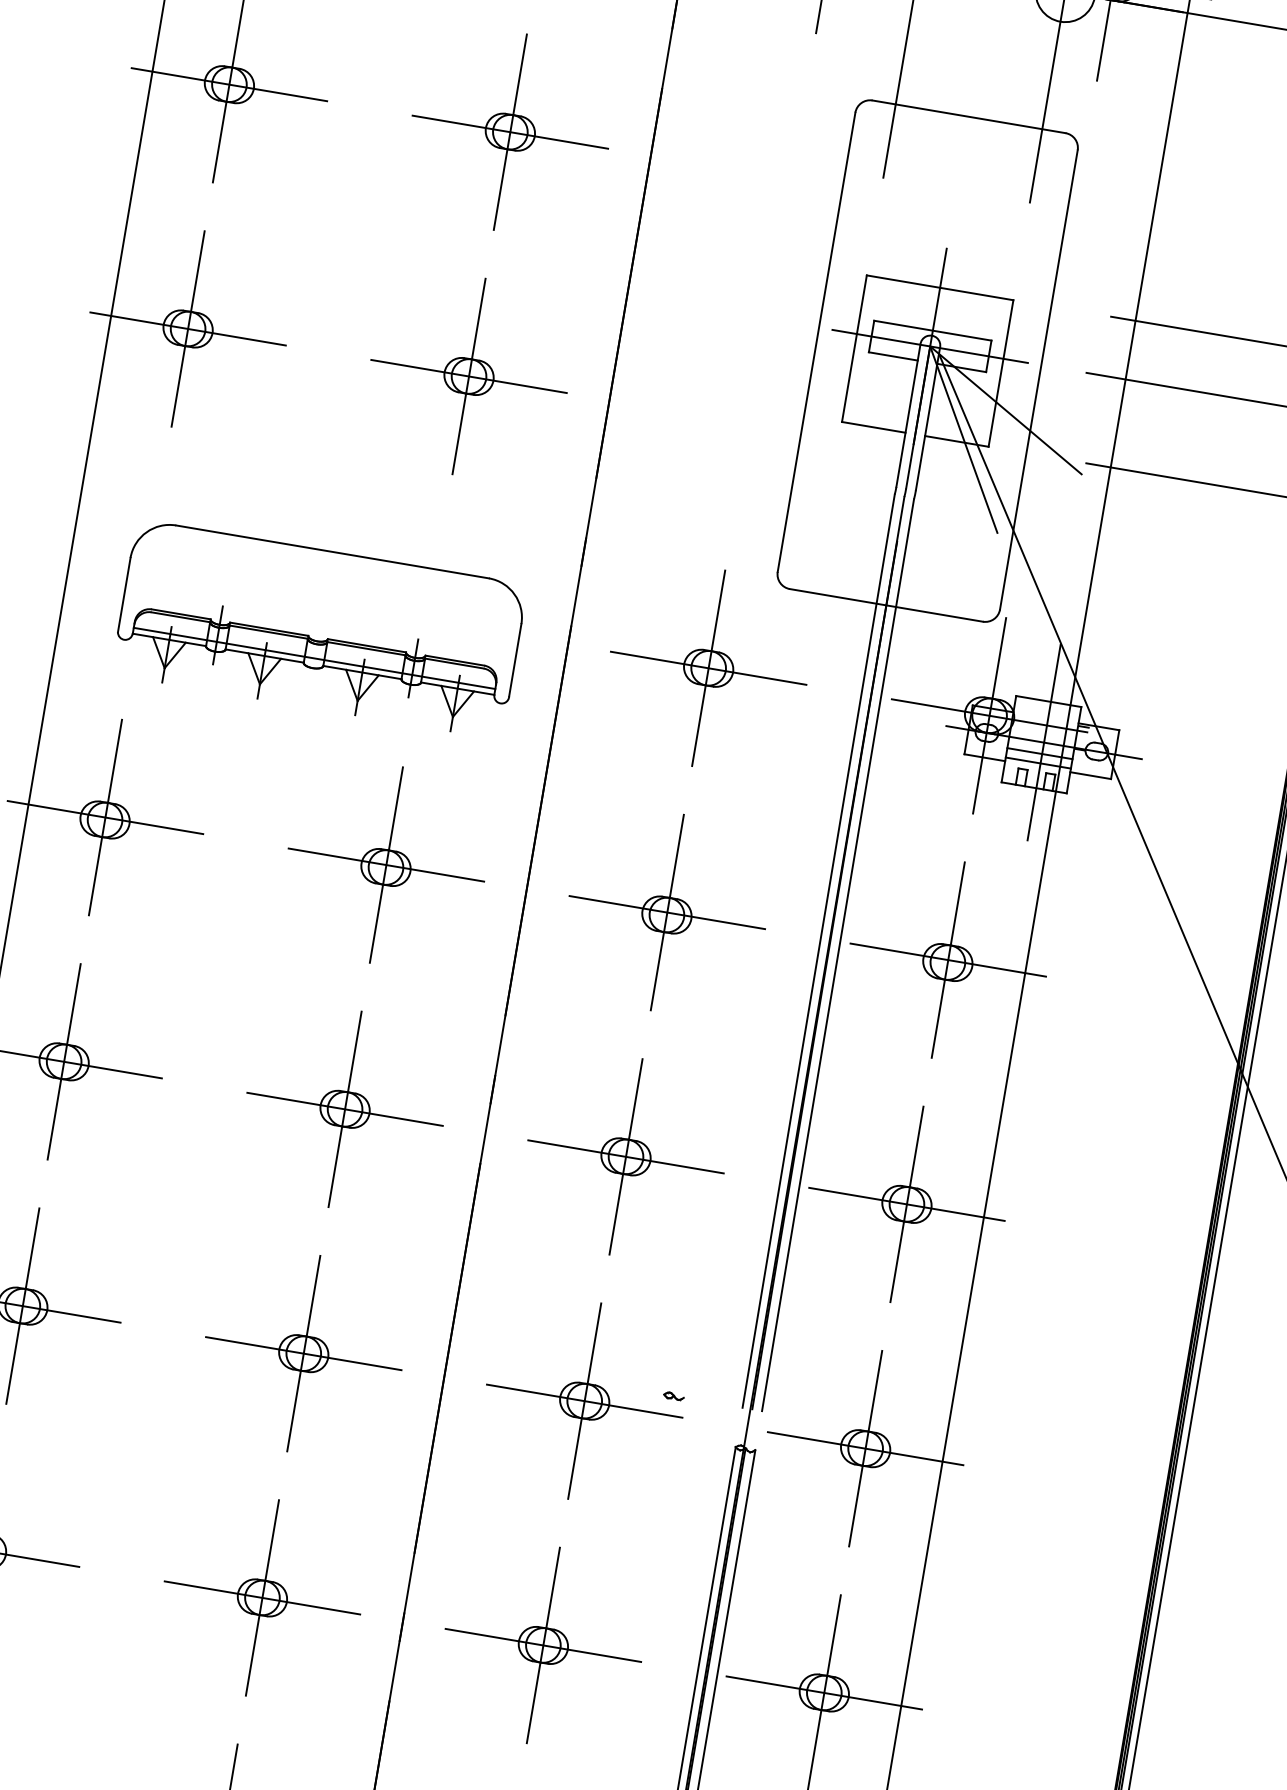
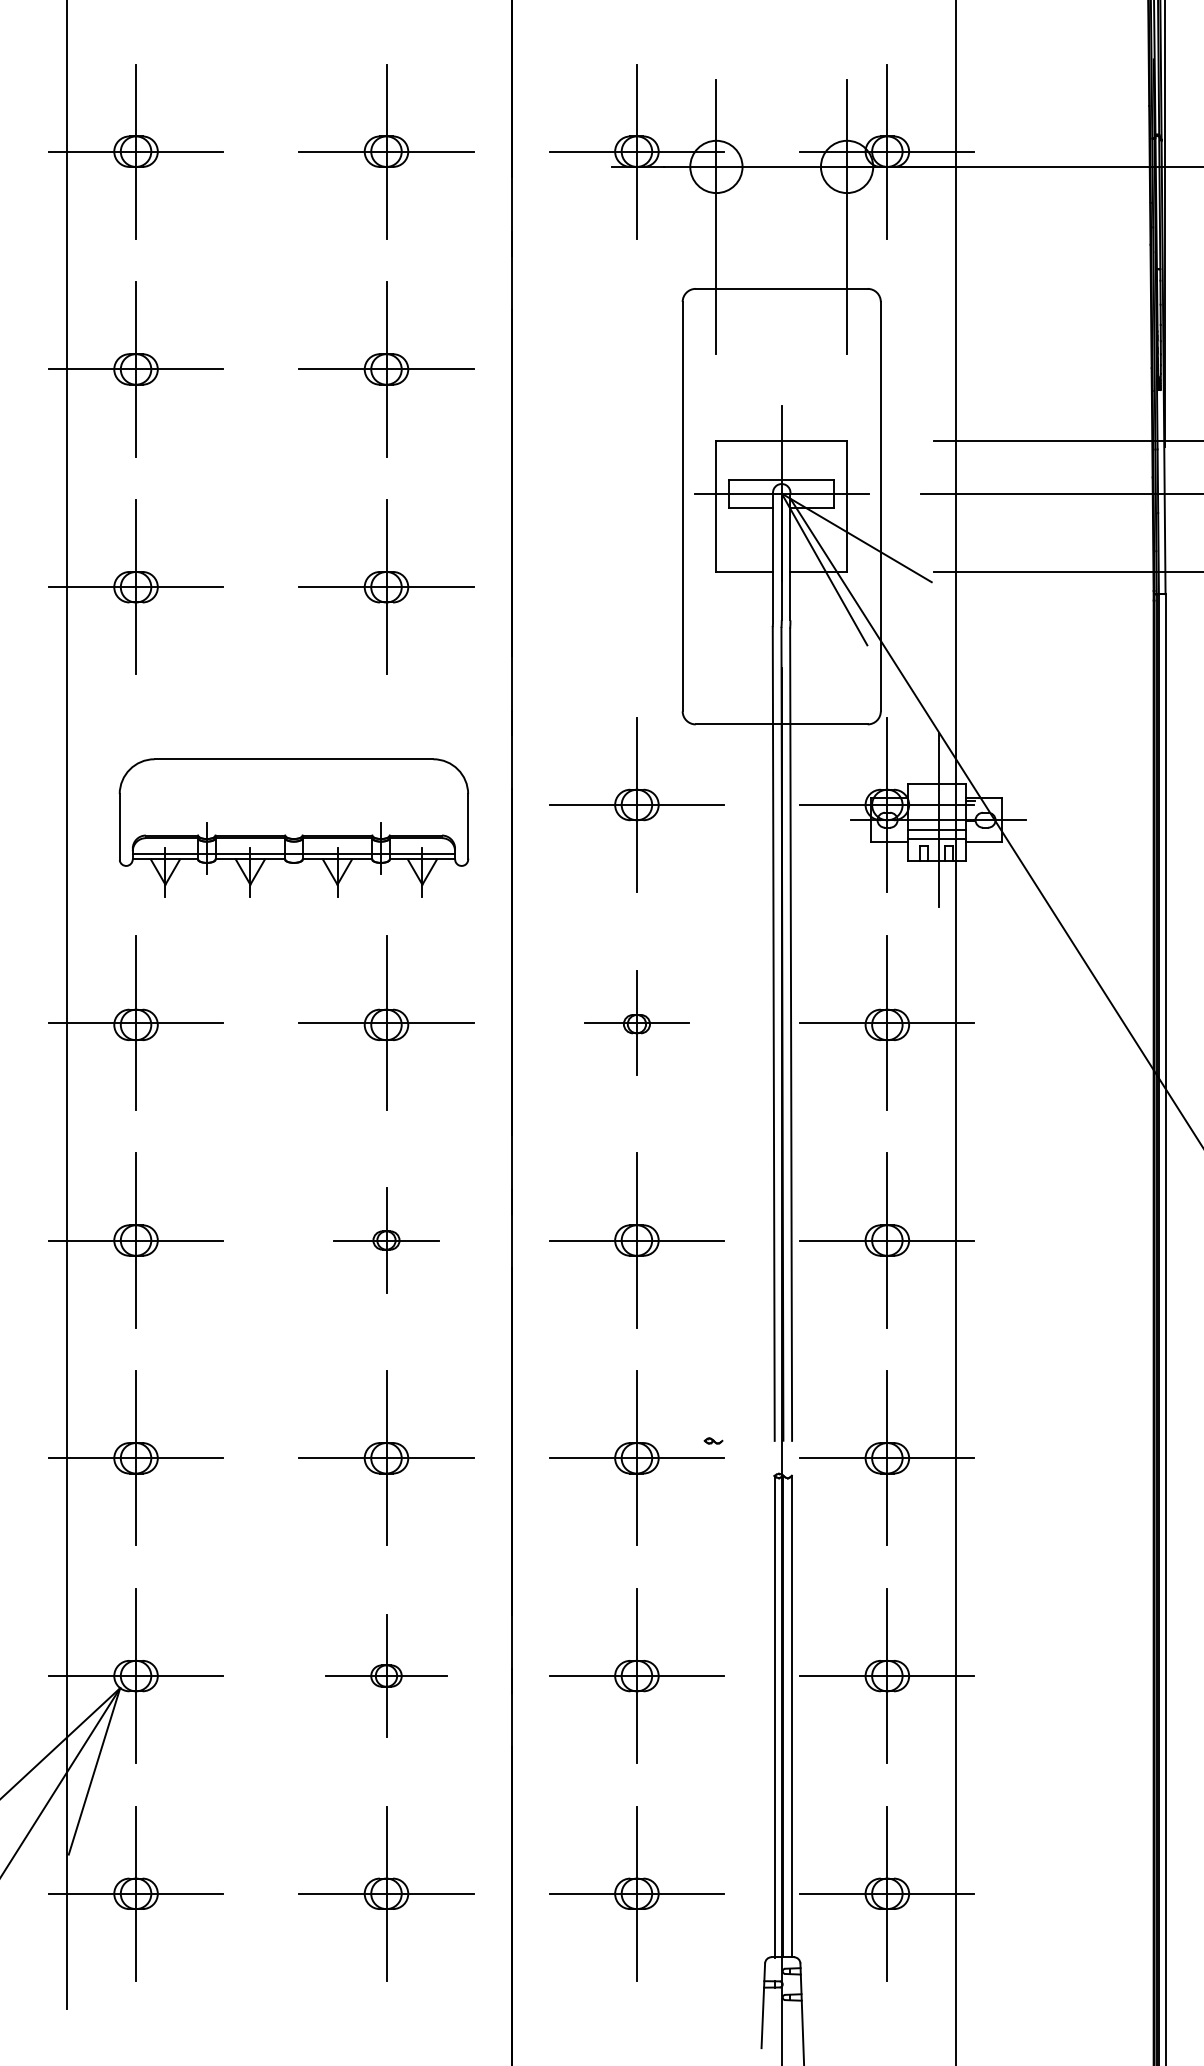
part: (666, 912) -> (636, 1022), size x0.6
part: (345, 1109) -> (386, 1240), size x0.6
part: (262, 1597) -> (386, 1675), size x0.7

